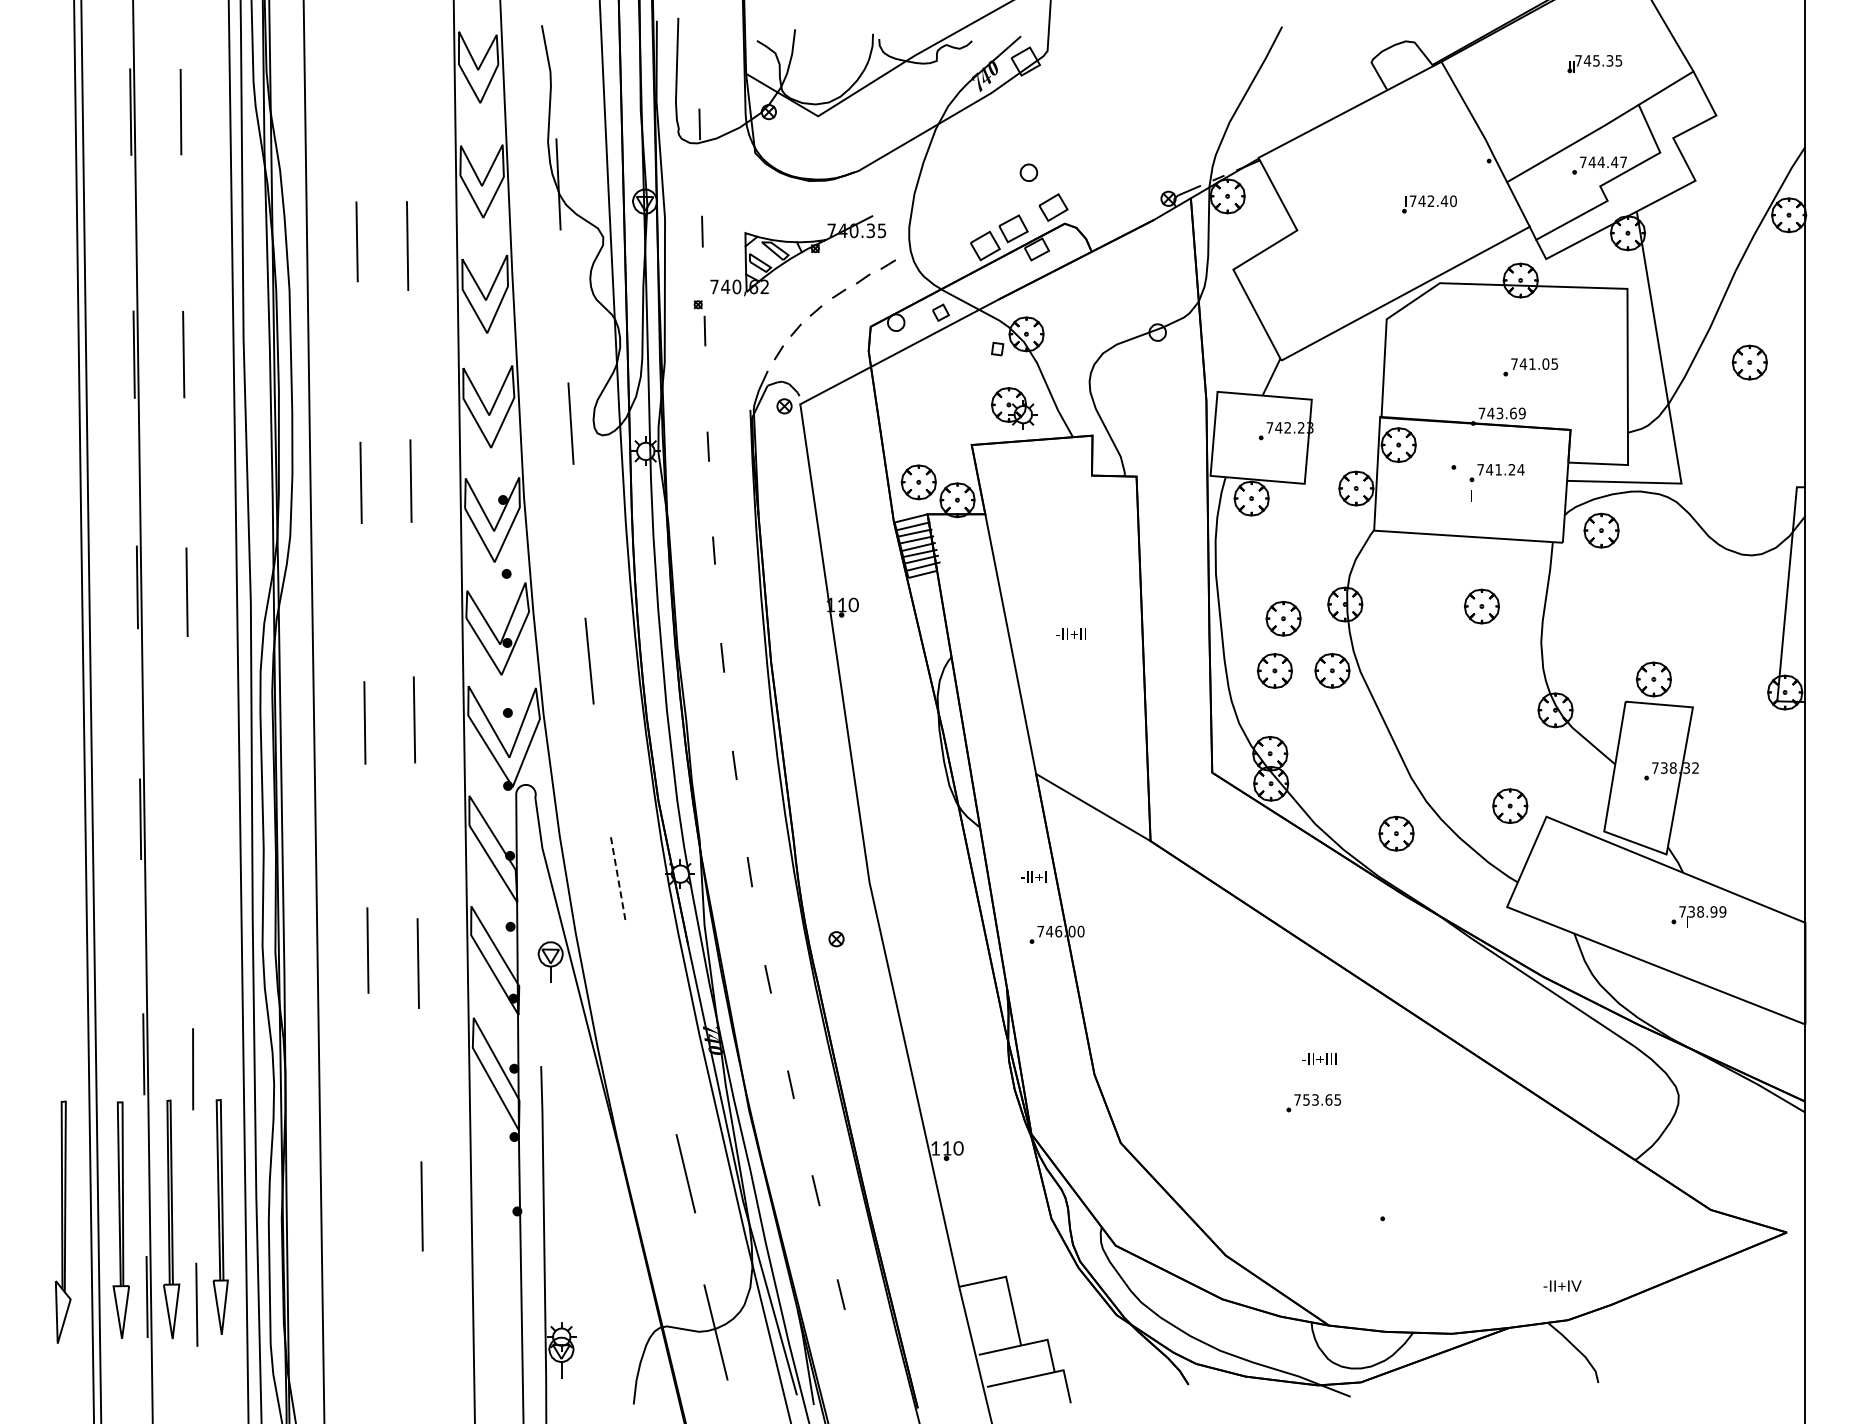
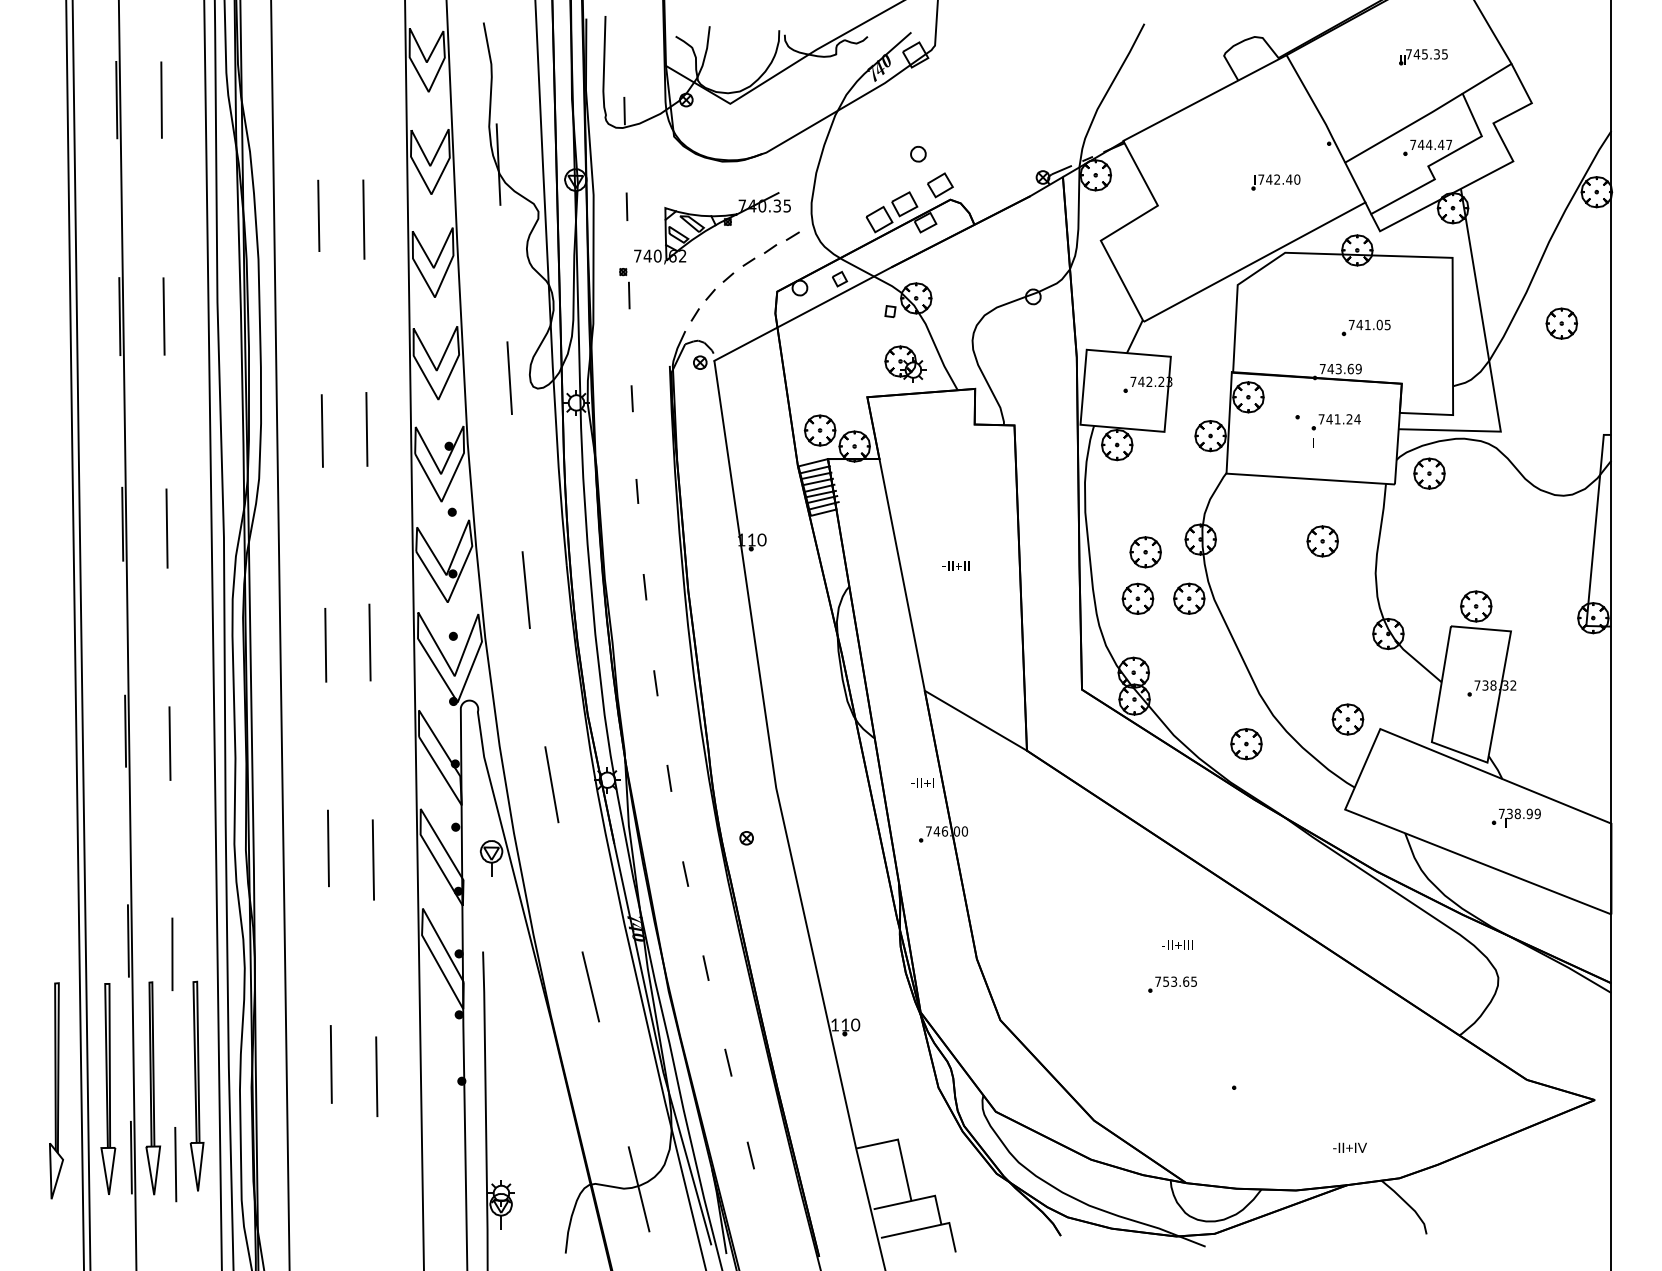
line: (189, 832) -> (169, 743), added
line: (618, 879) -> (552, 784), dashed -> solid
line: (685, 1173) -> (590, 986), moved
line: (370, 1192) -> (330, 1064), added
text: (1562, 1285) -> (1349, 1147), moved

